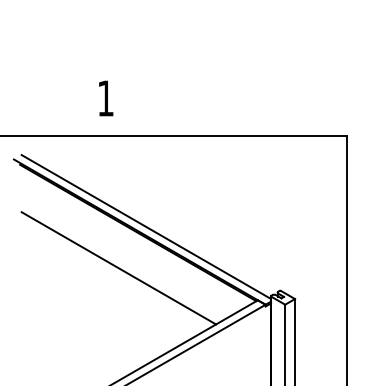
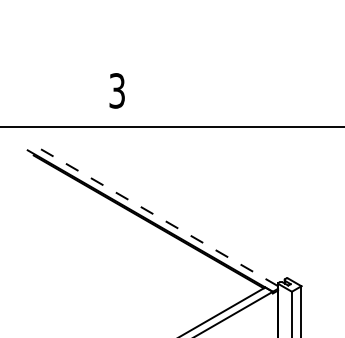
text: (105, 98) -> (116, 90), 1 -> 3
line: (146, 226) -> (156, 215), solid -> dashed
line: (118, 268) -> (129, 256), removed

